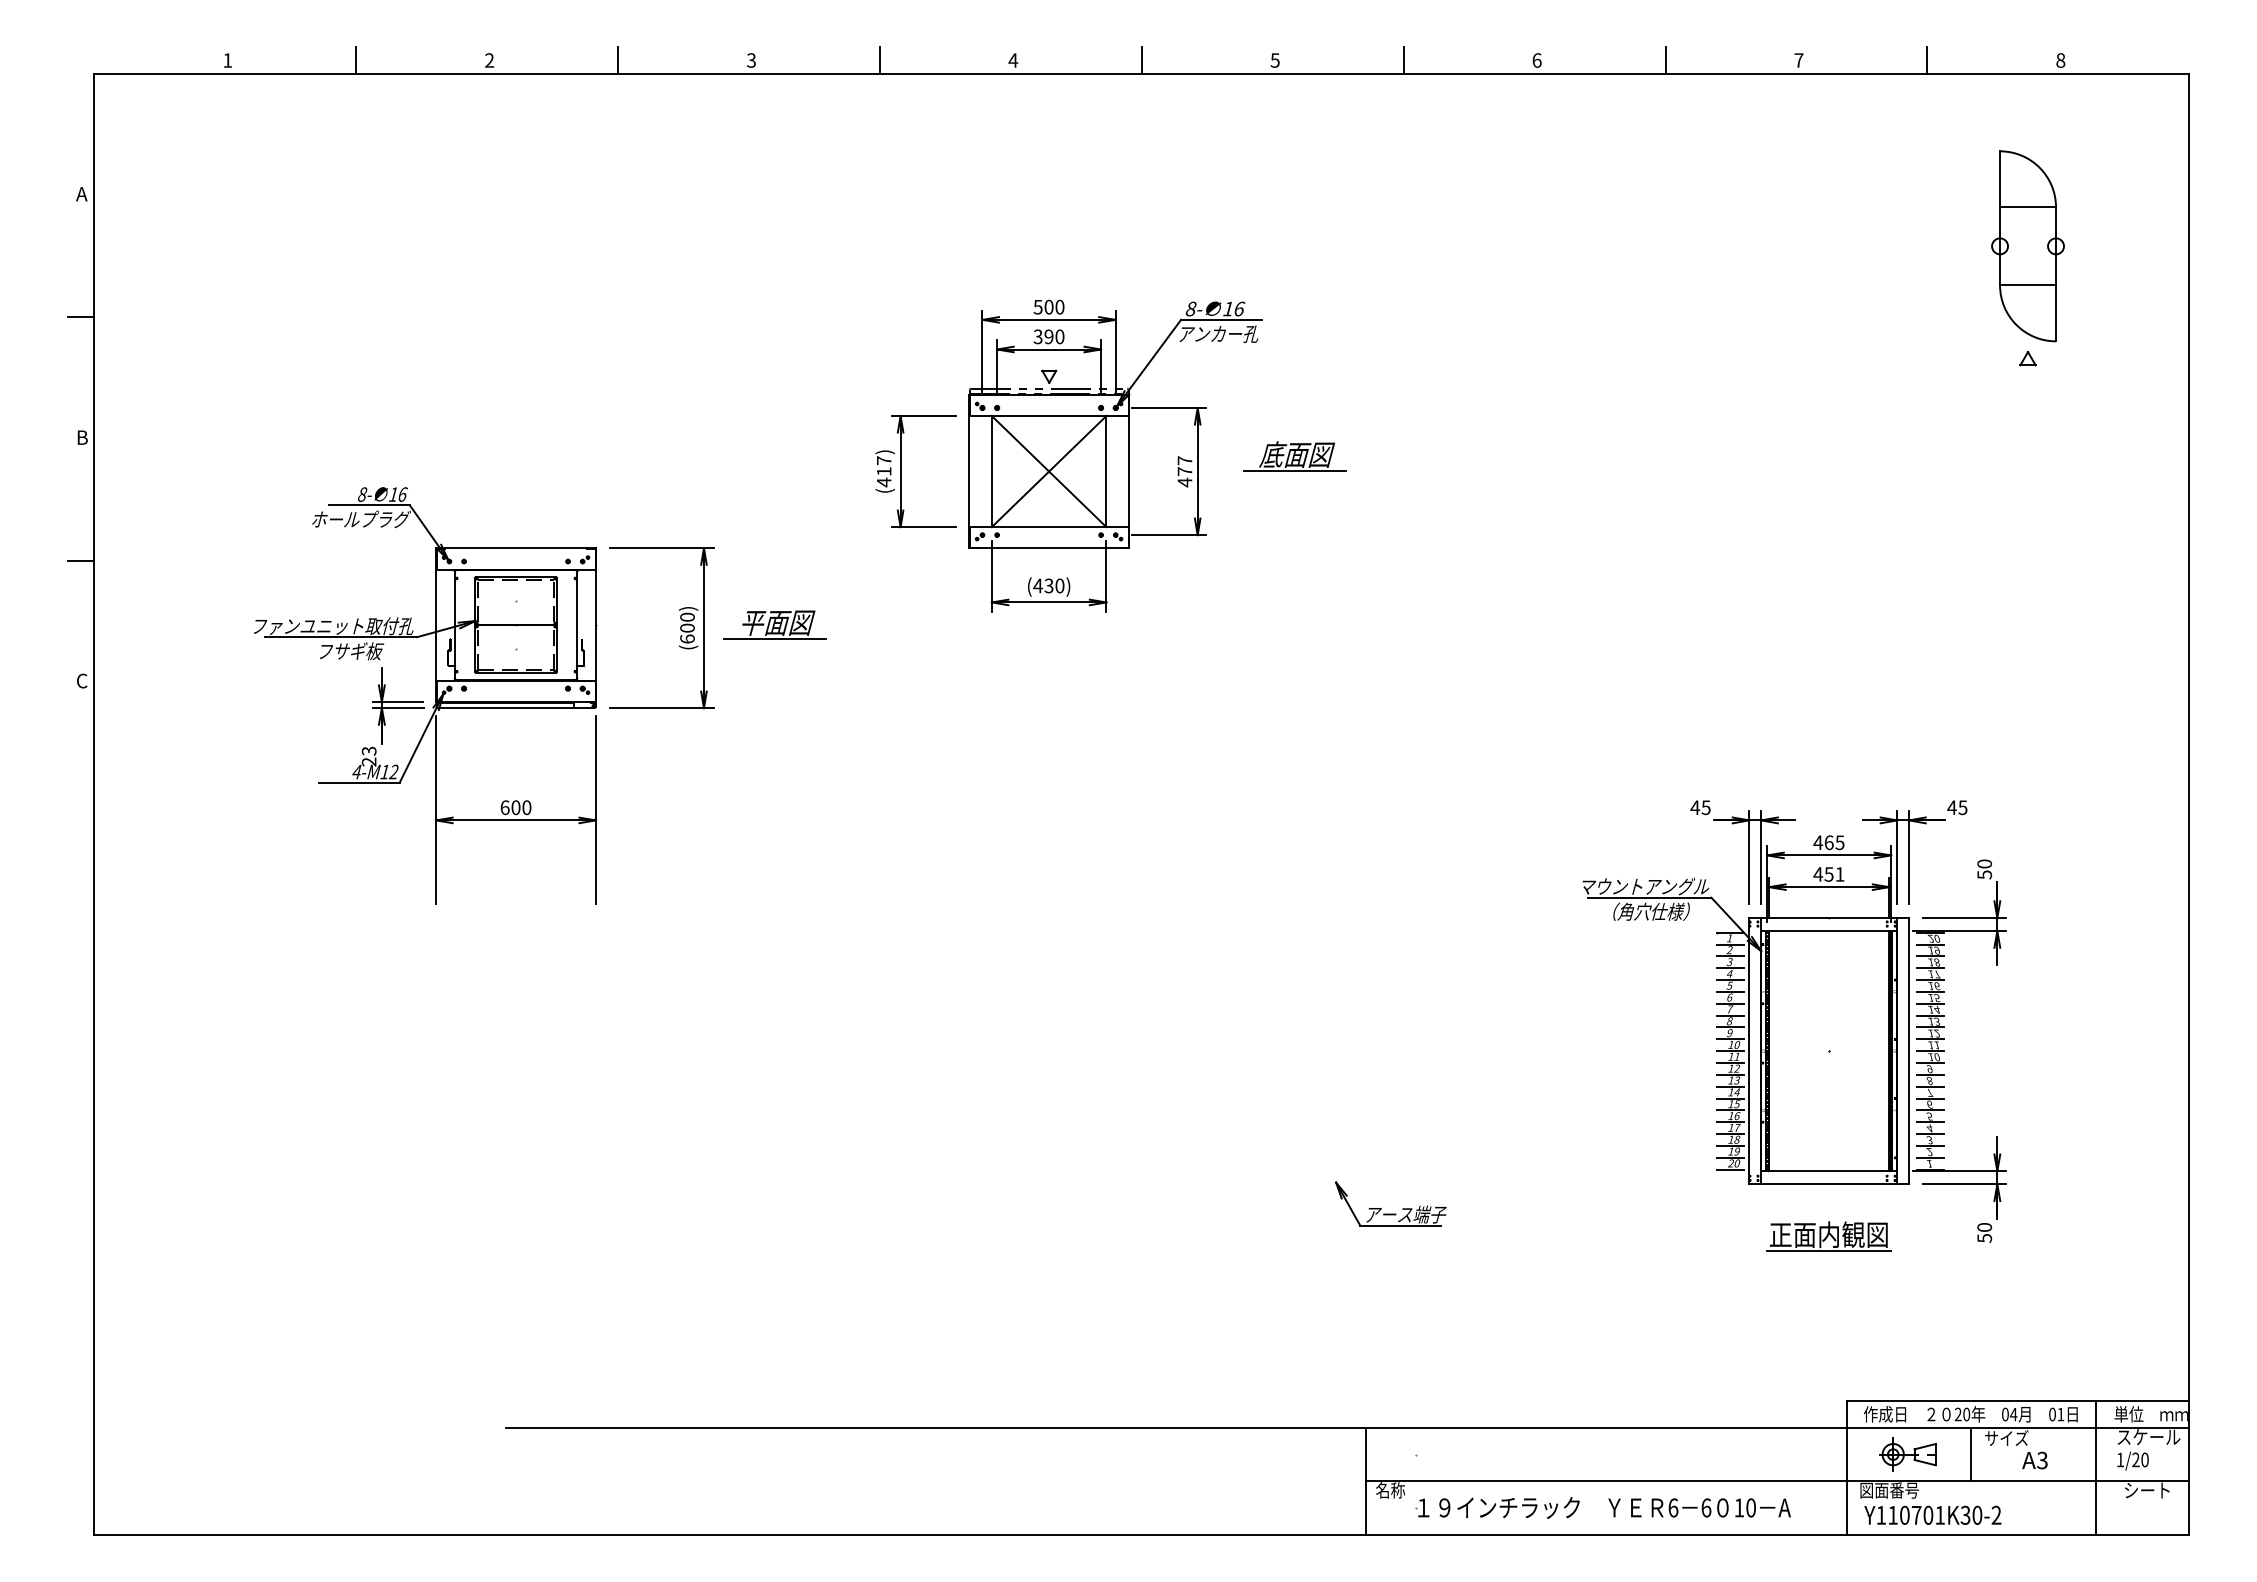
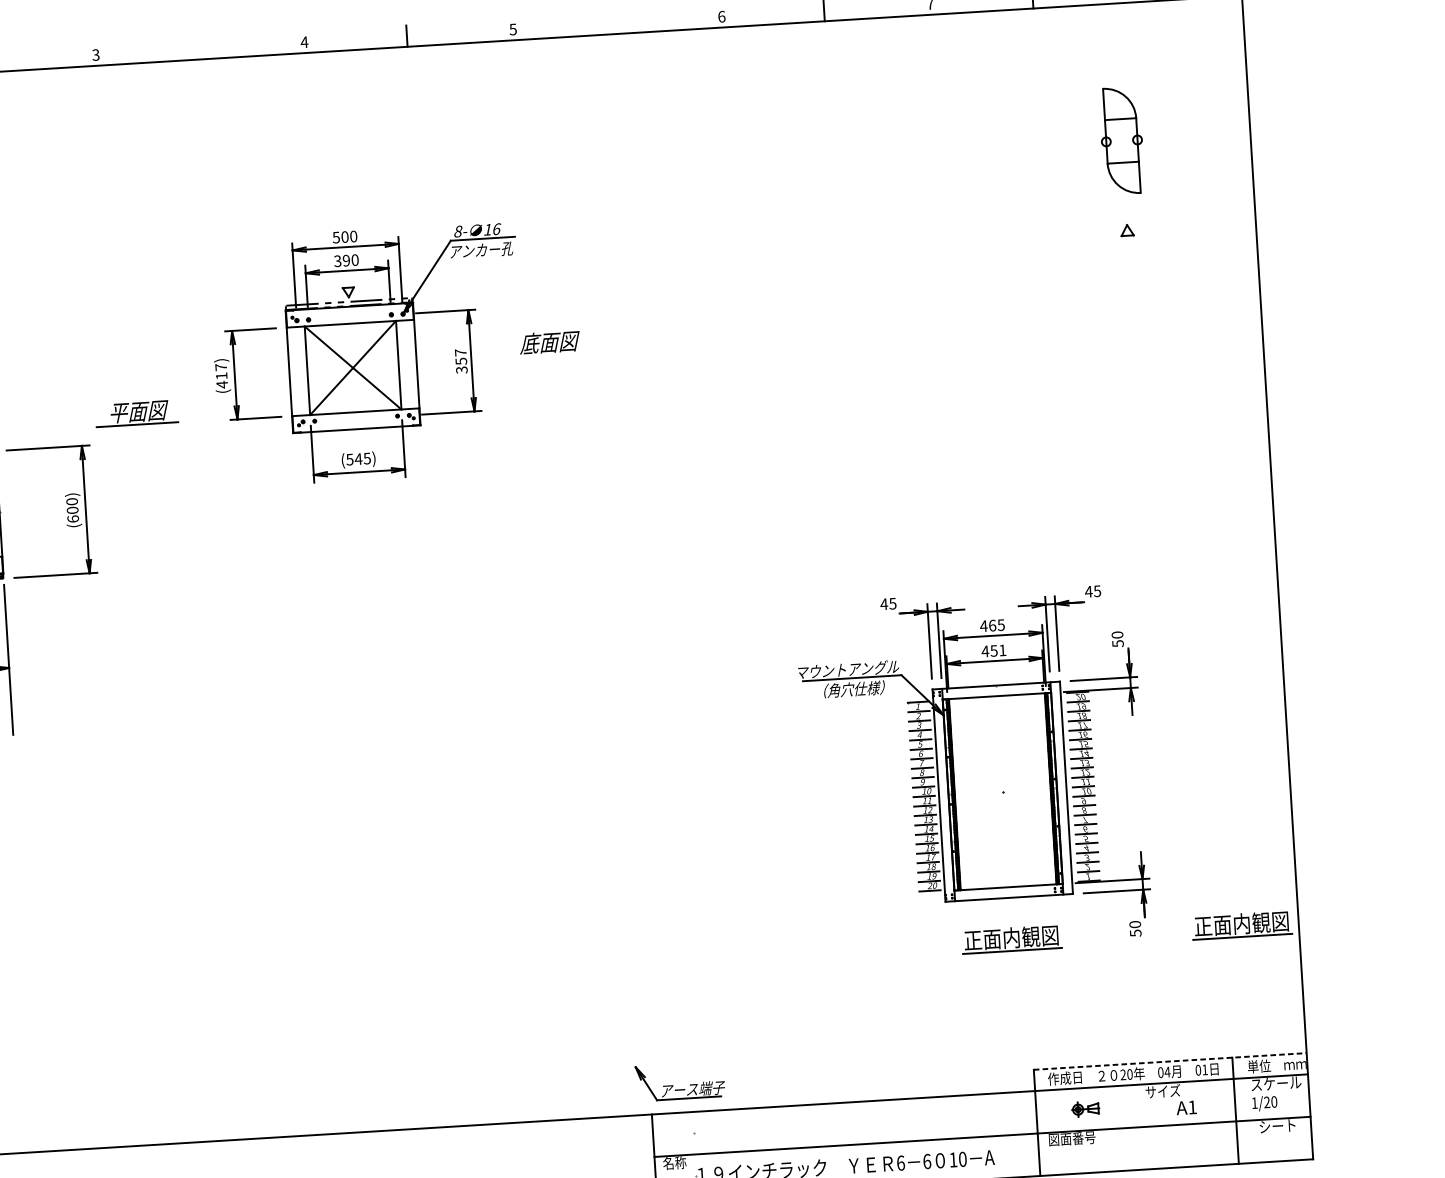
line: (879, 60) -> (197, 48), removed
line: (1403, 60) -> (615, 23), removed
part: (2027, 246) -> (1121, 141), size x0.7
line: (1294, 471) -> (548, 356), removed
text: (1184, 477) -> (461, 366), 477 -> 357
text: (1048, 585) -> (358, 458), (430) -> (545)
part: (774, 624) -> (136, 413), moved
part: (1390, 1213) -> (680, 1089), moved
part: (2117, 1236) -> (1241, 925), added
line: (2018, 1401) -> (1170, 1061), solid -> dashed
part: (1907, 1454) -> (1084, 1109), size x0.6
line: (1971, 1454) -> (1135, 1106), removed
text: (2042, 1460) -> (1192, 1107), A3 -> A1
part: (1932, 1514) -> (1107, 1155), removed

